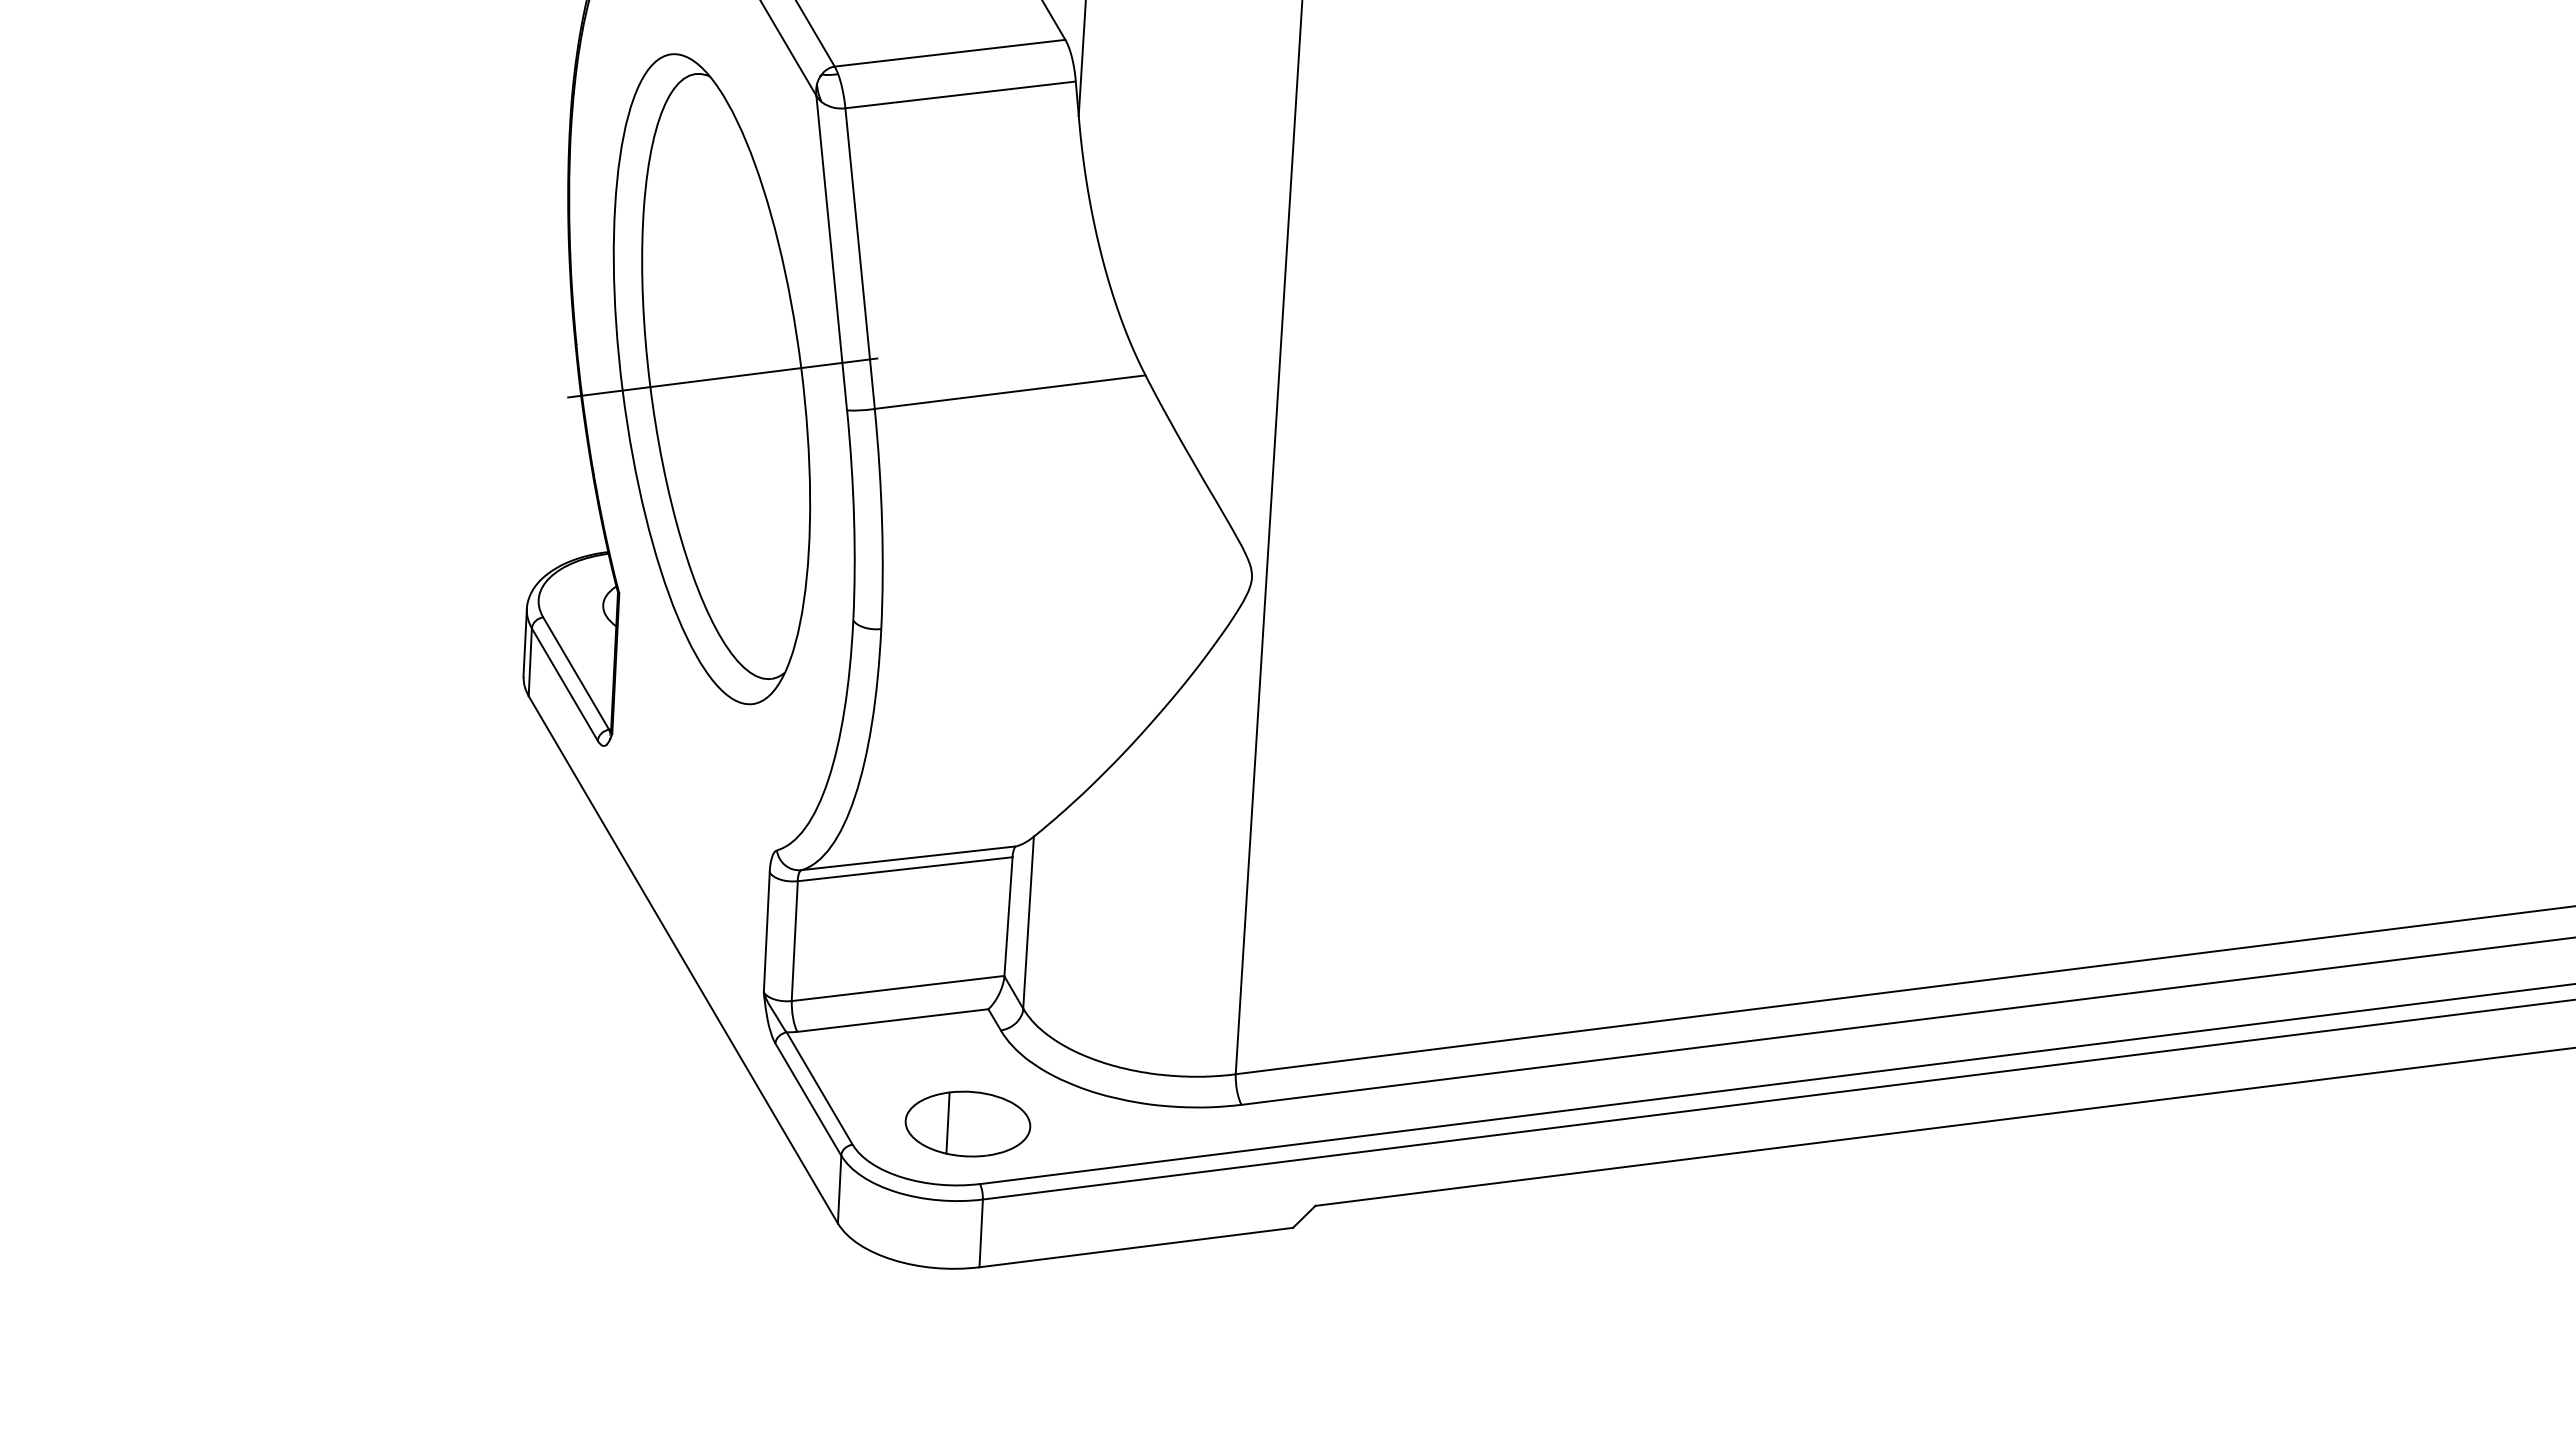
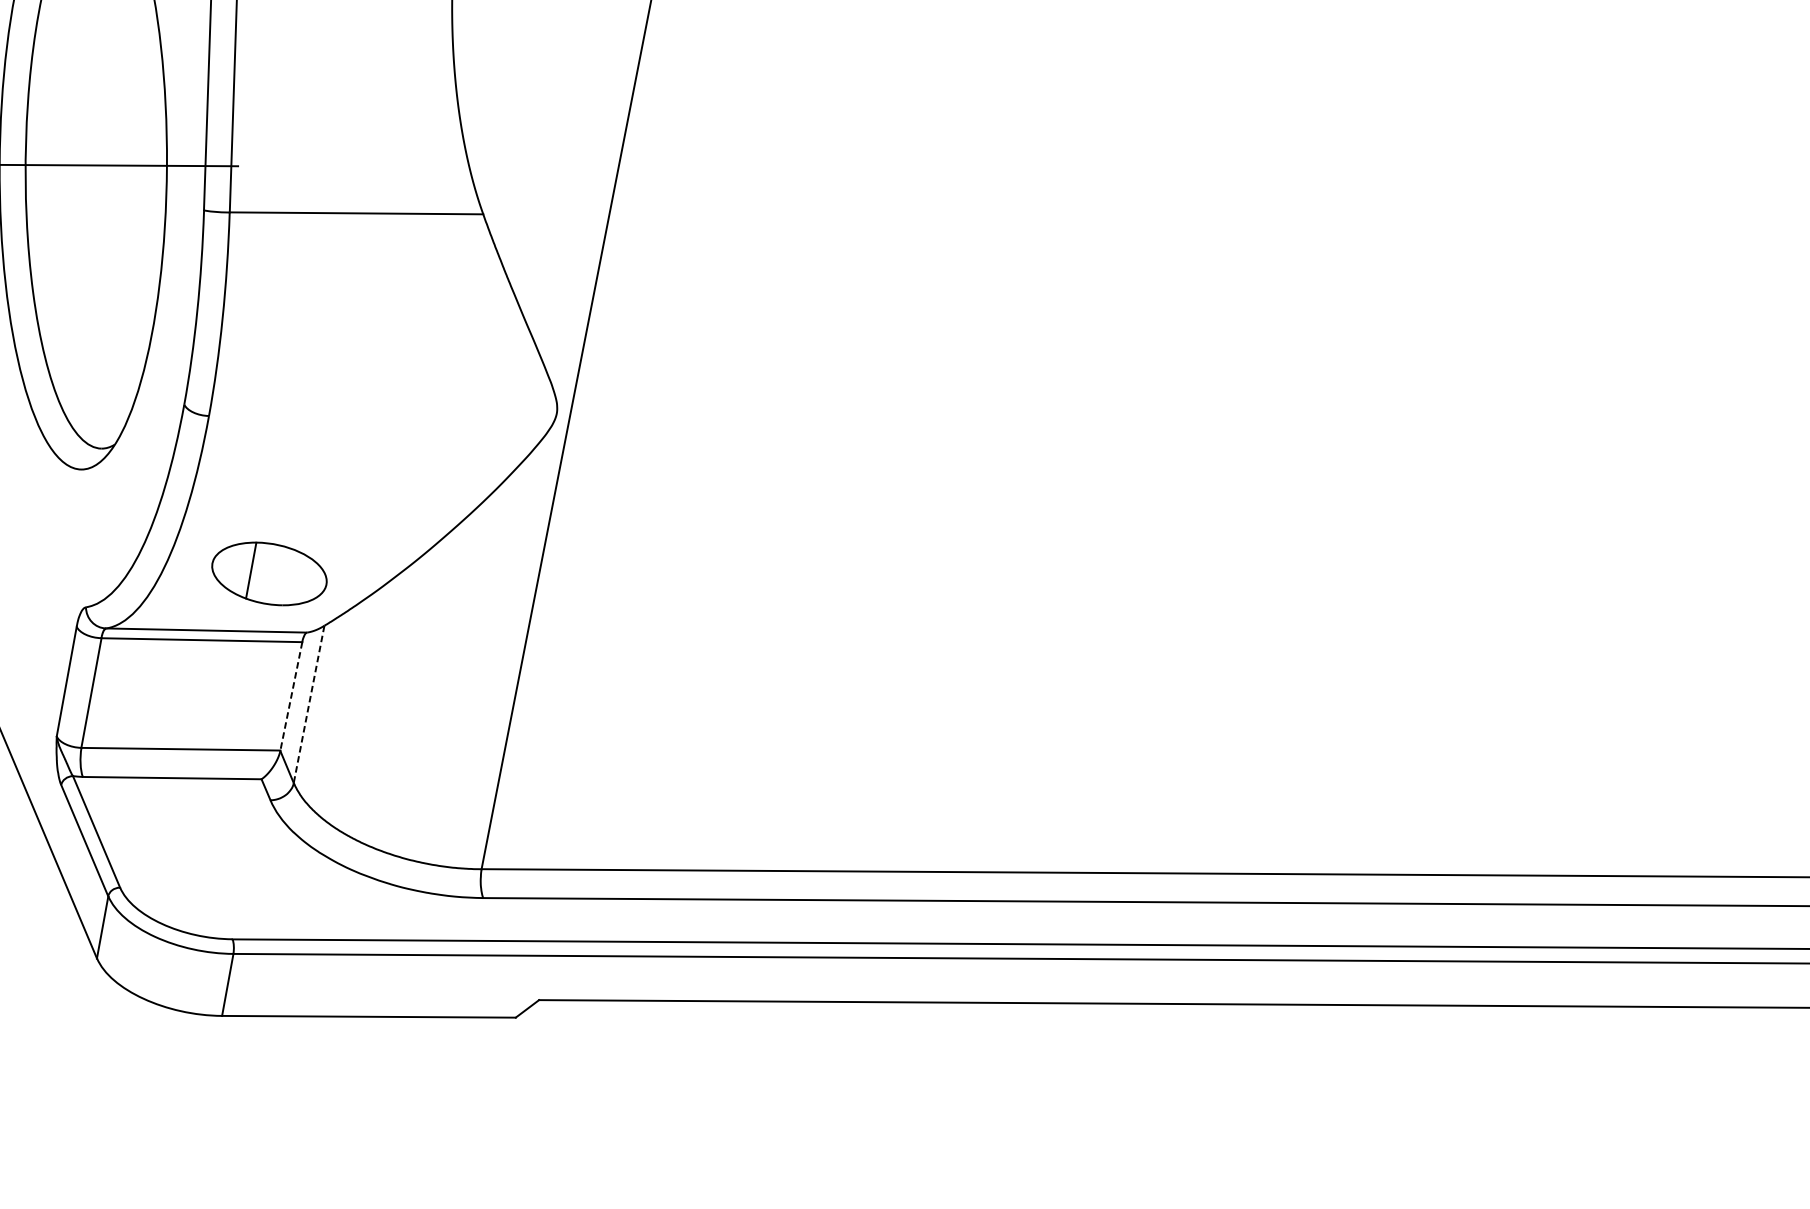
line: (1008, 917) -> (291, 697), solid -> dashed
line: (1028, 923) -> (308, 705), solid -> dashed
part: (967, 1123) -> (269, 573), moved

